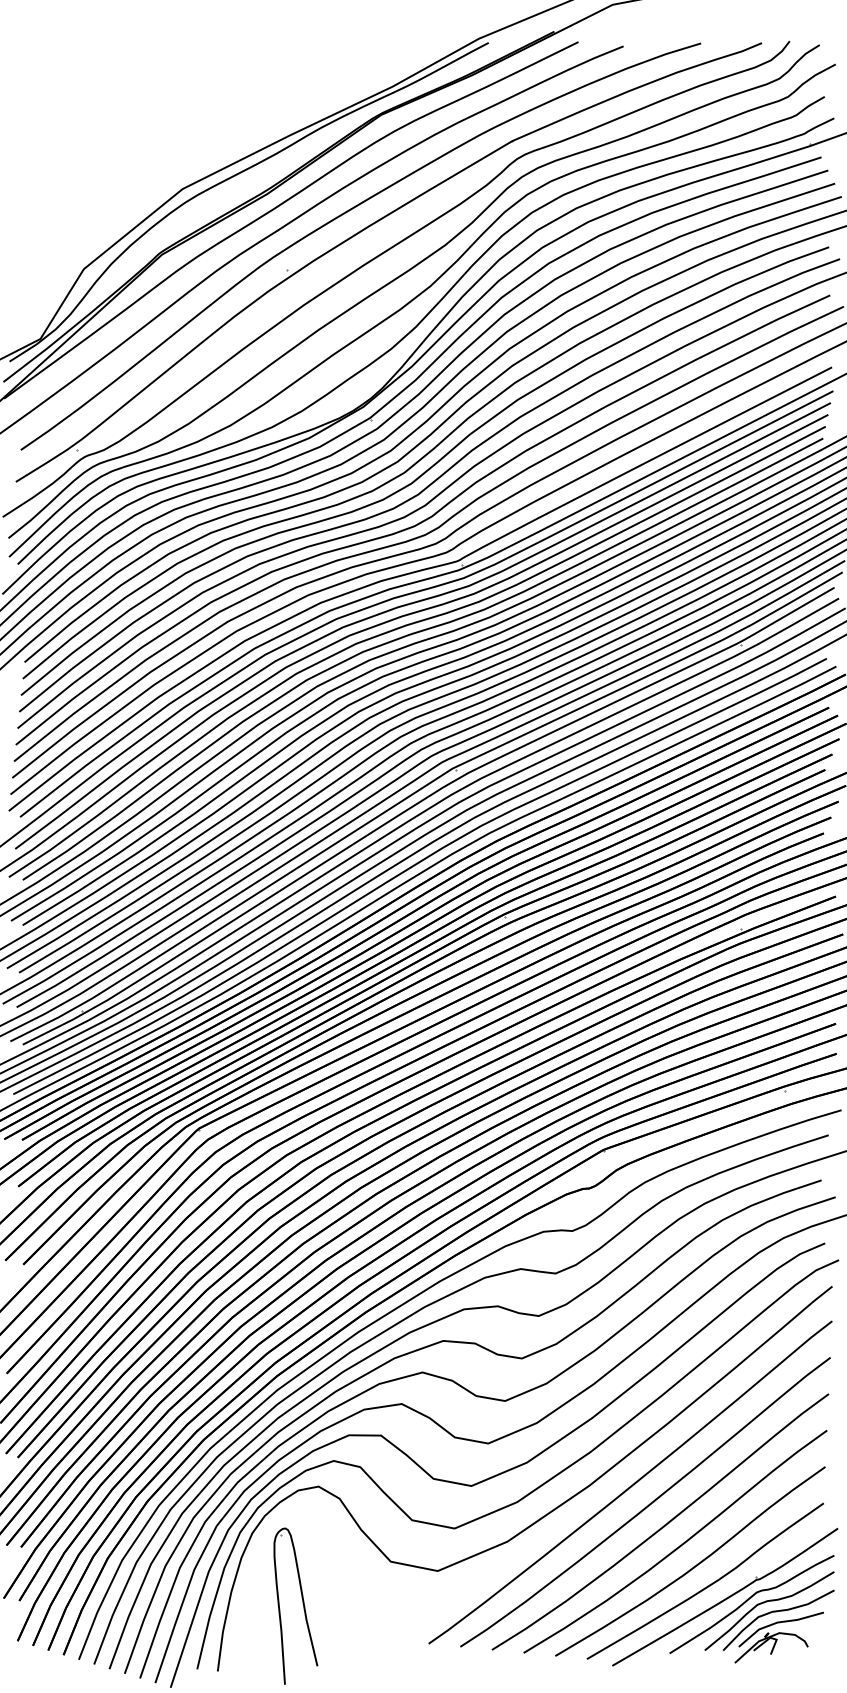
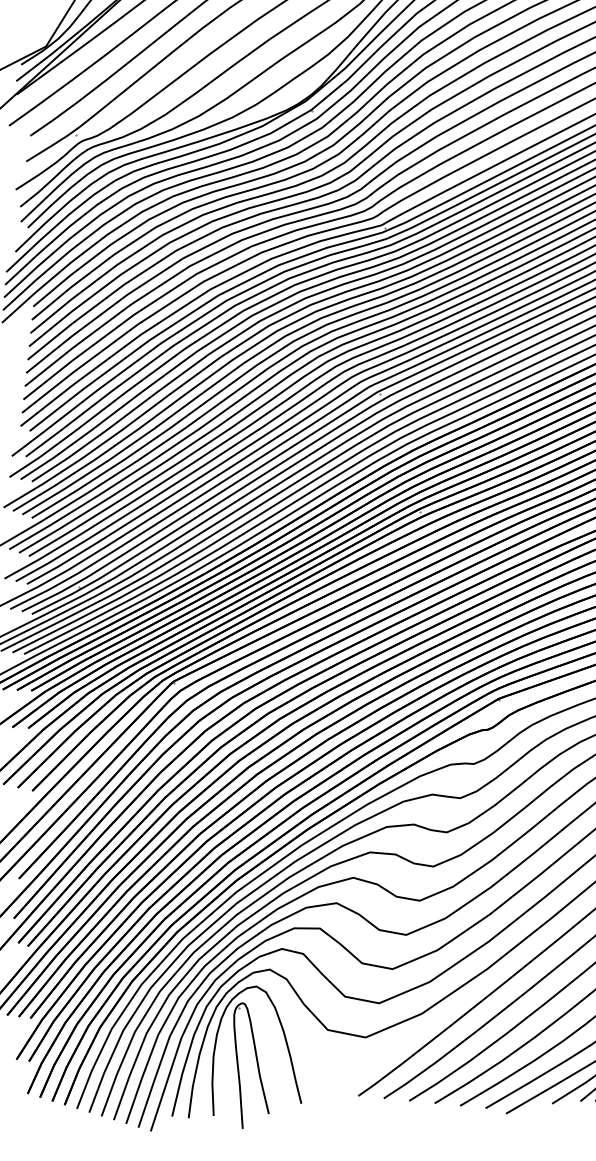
curve: (338, 1578) -> (285, 1043), added

